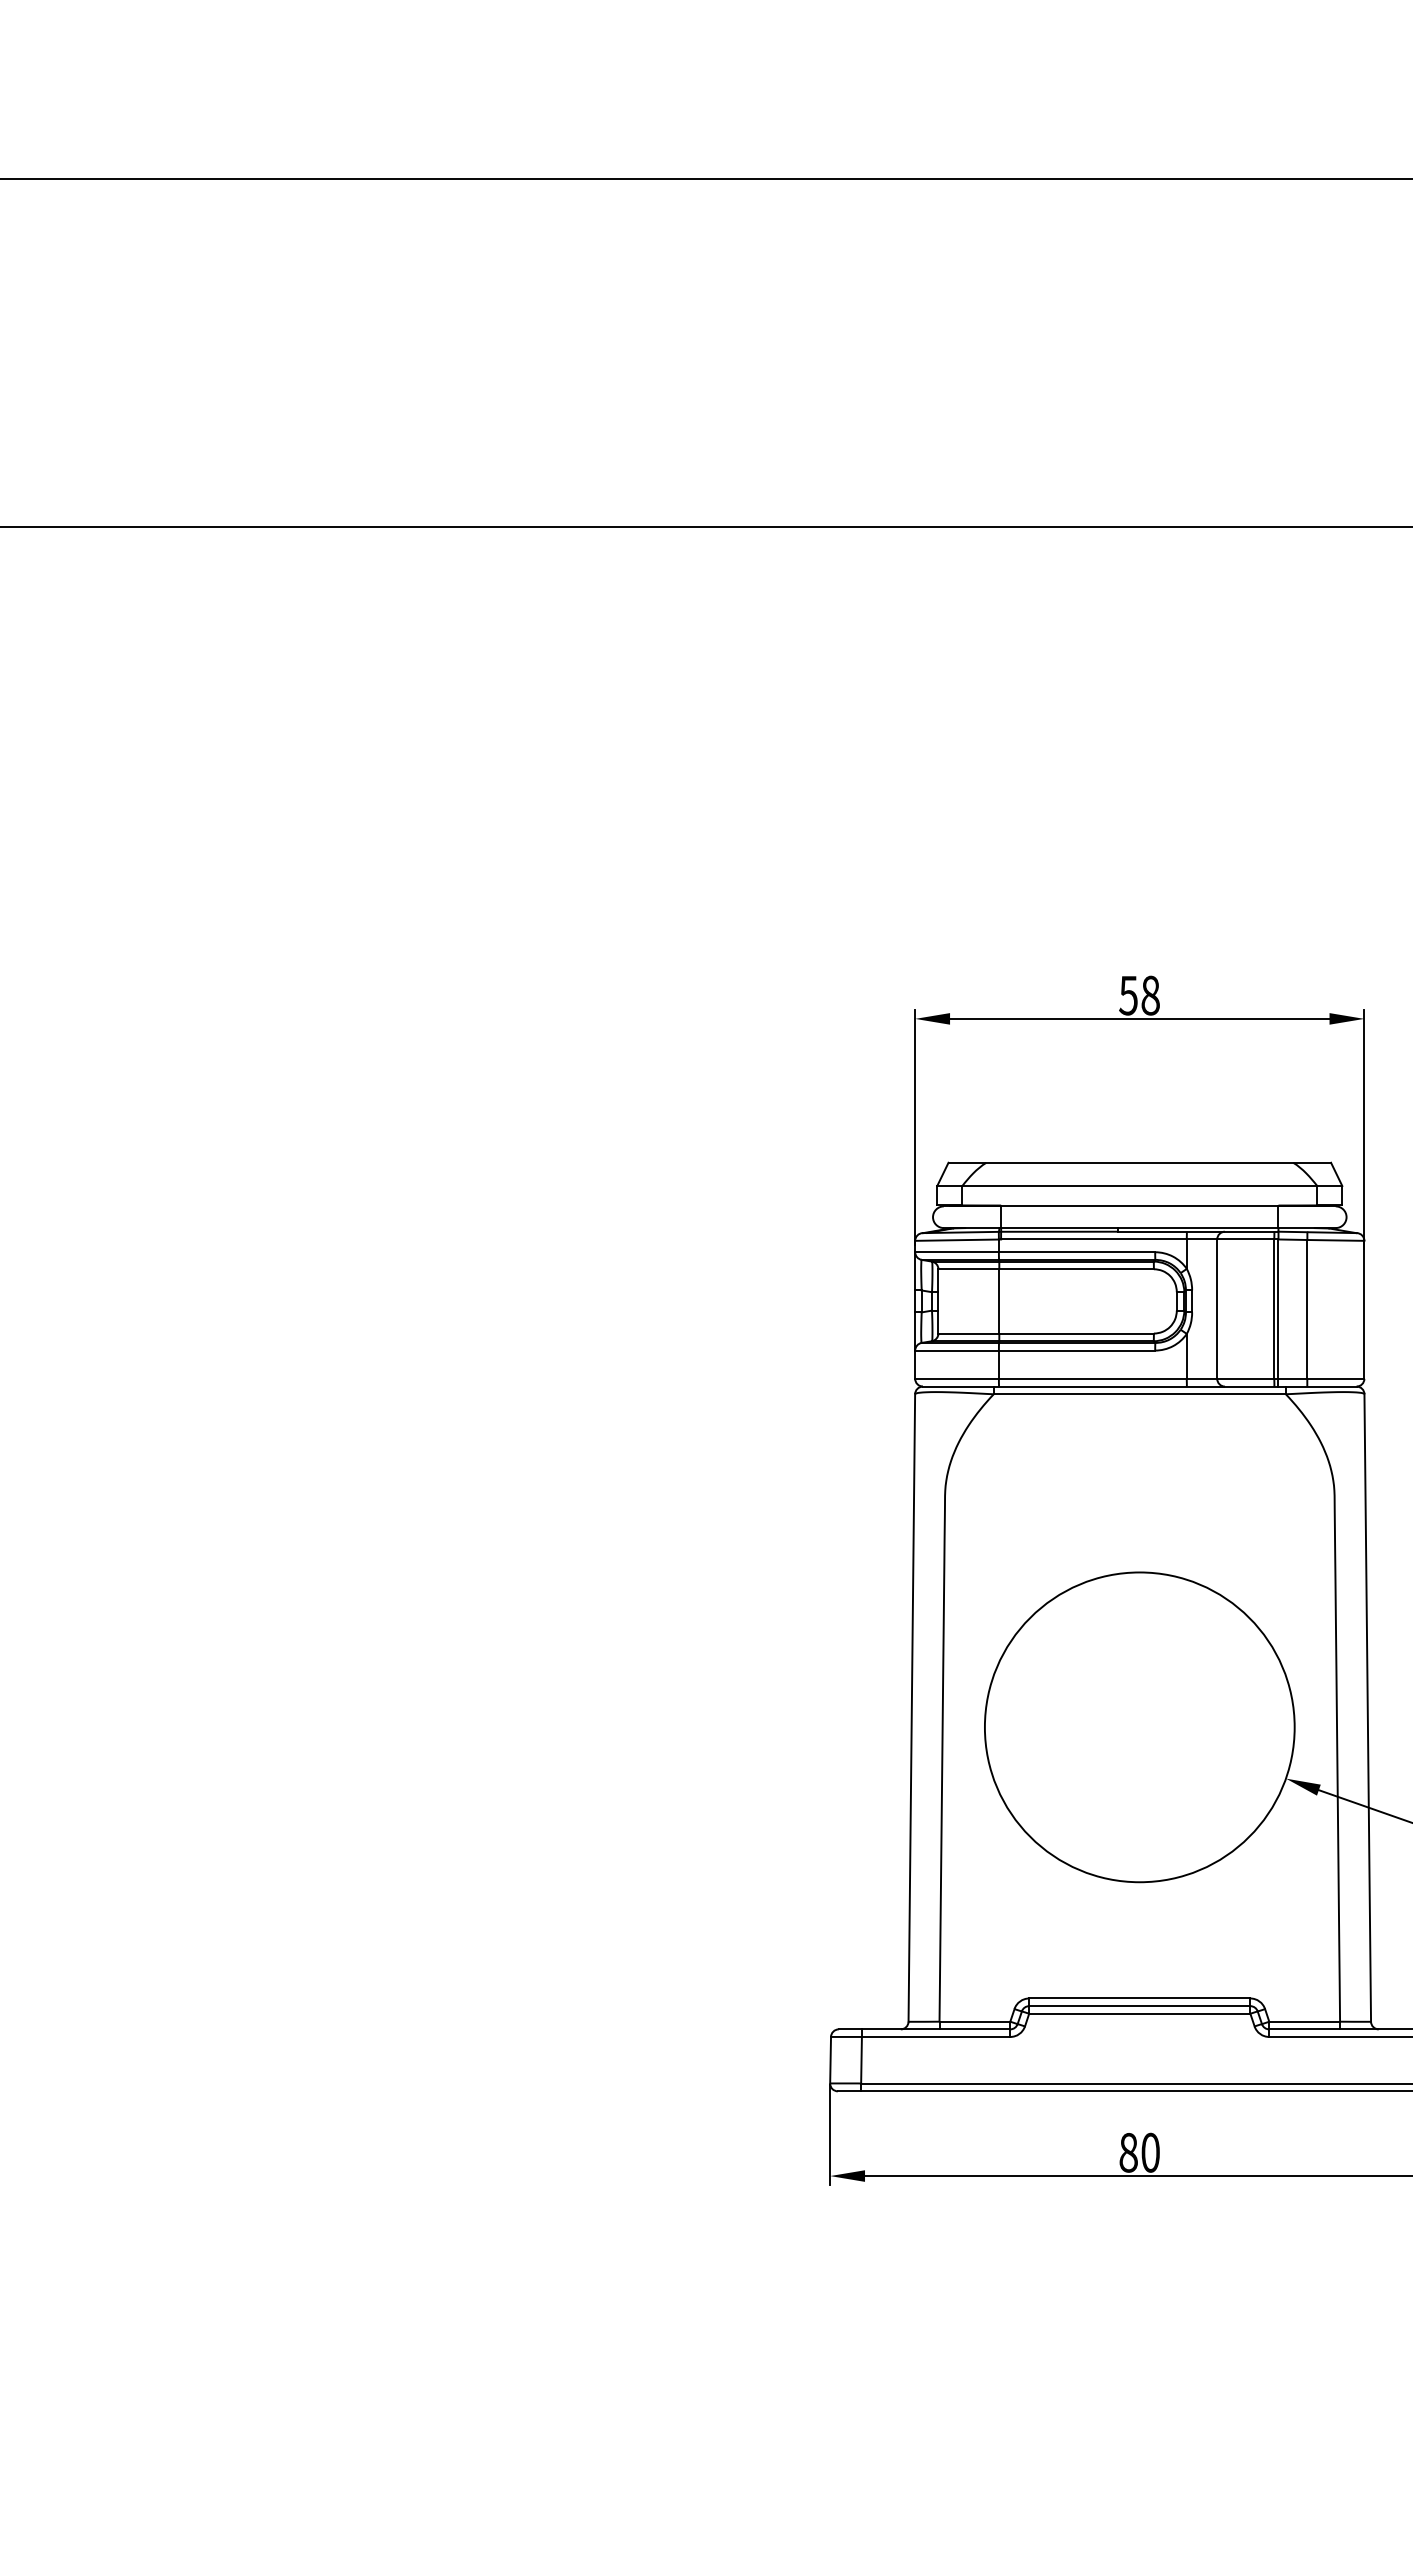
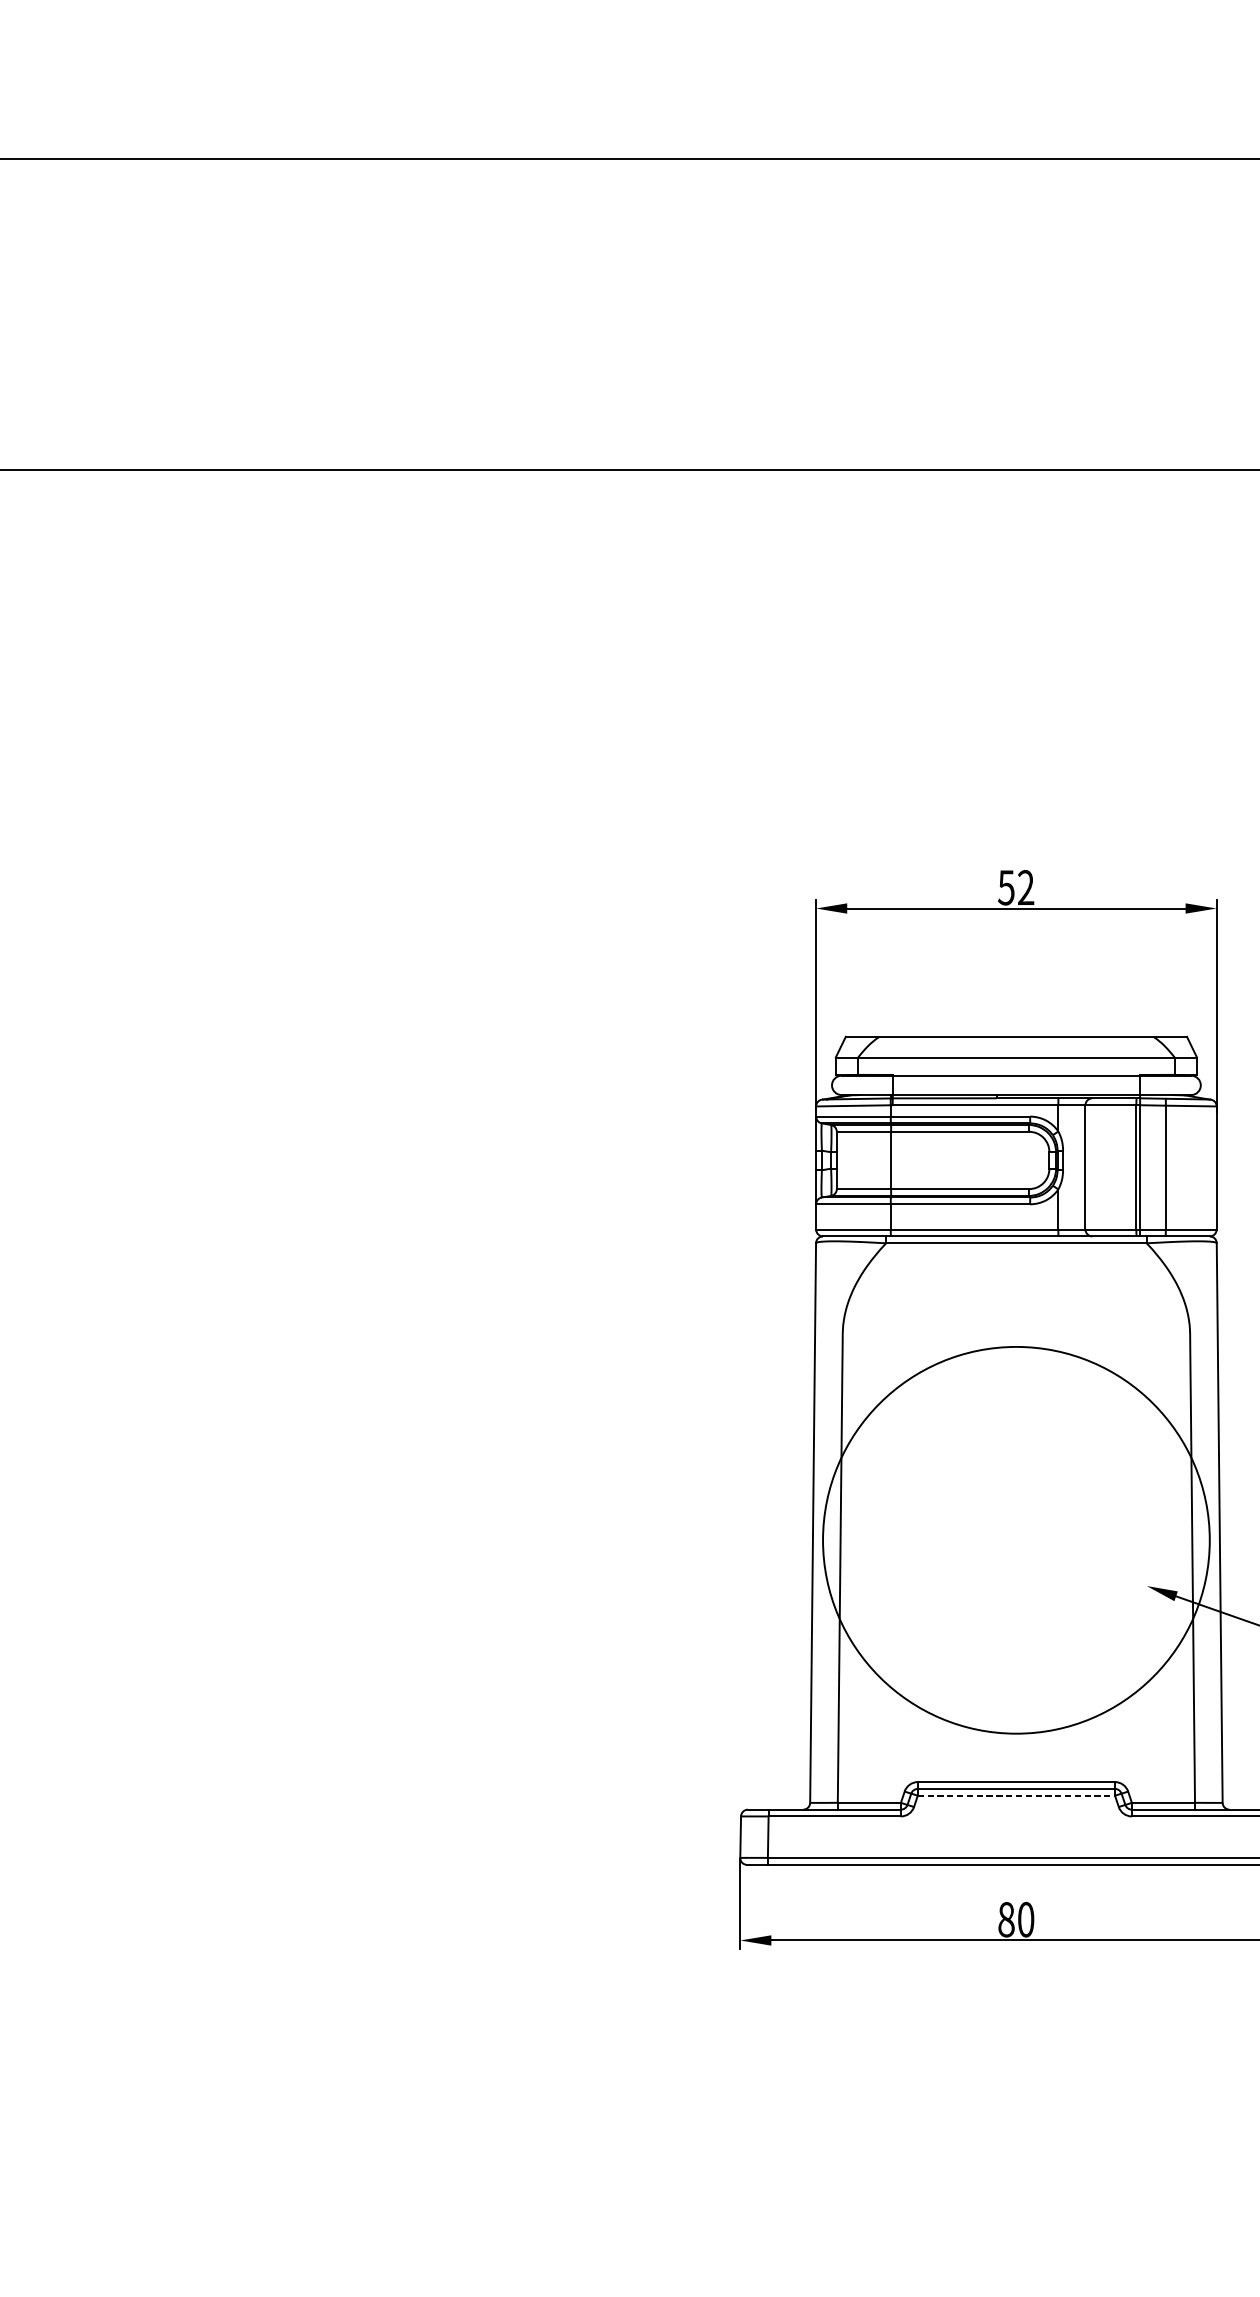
text: (1150, 995) -> (1025, 887), 58 -> 52
circle: (1139, 1727) -> (1016, 1540), size x1.4
line: (1139, 2013) -> (1016, 1795), solid -> dashed

